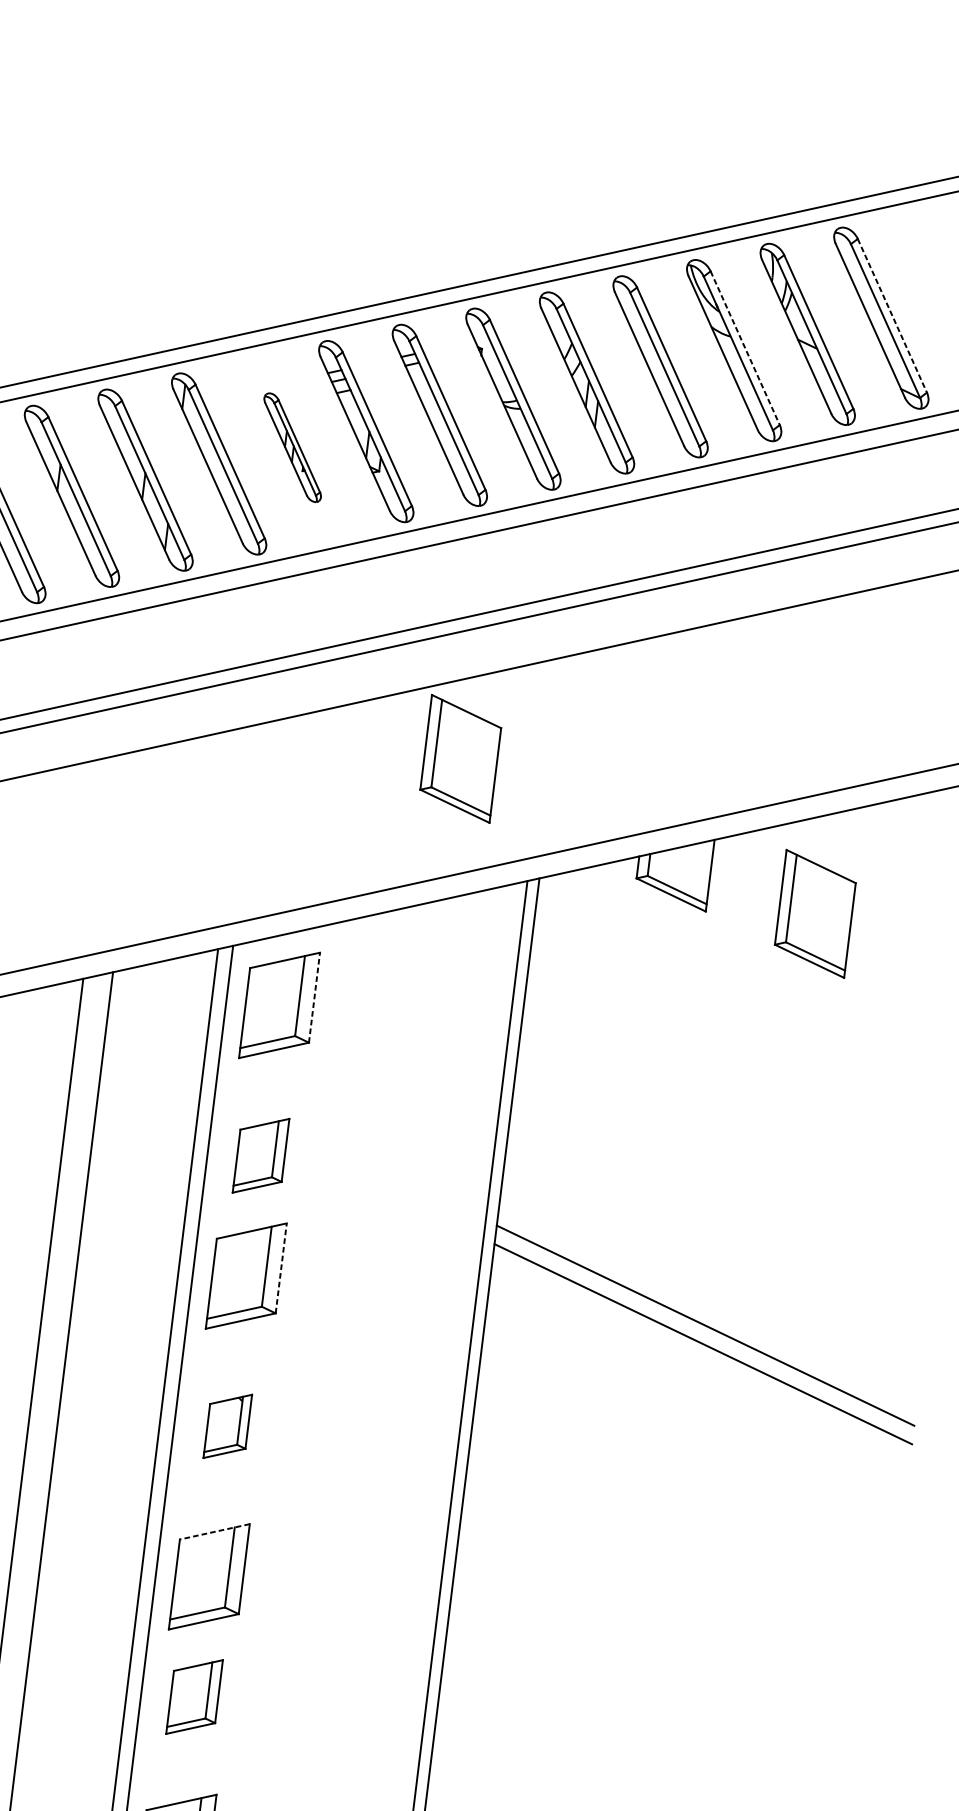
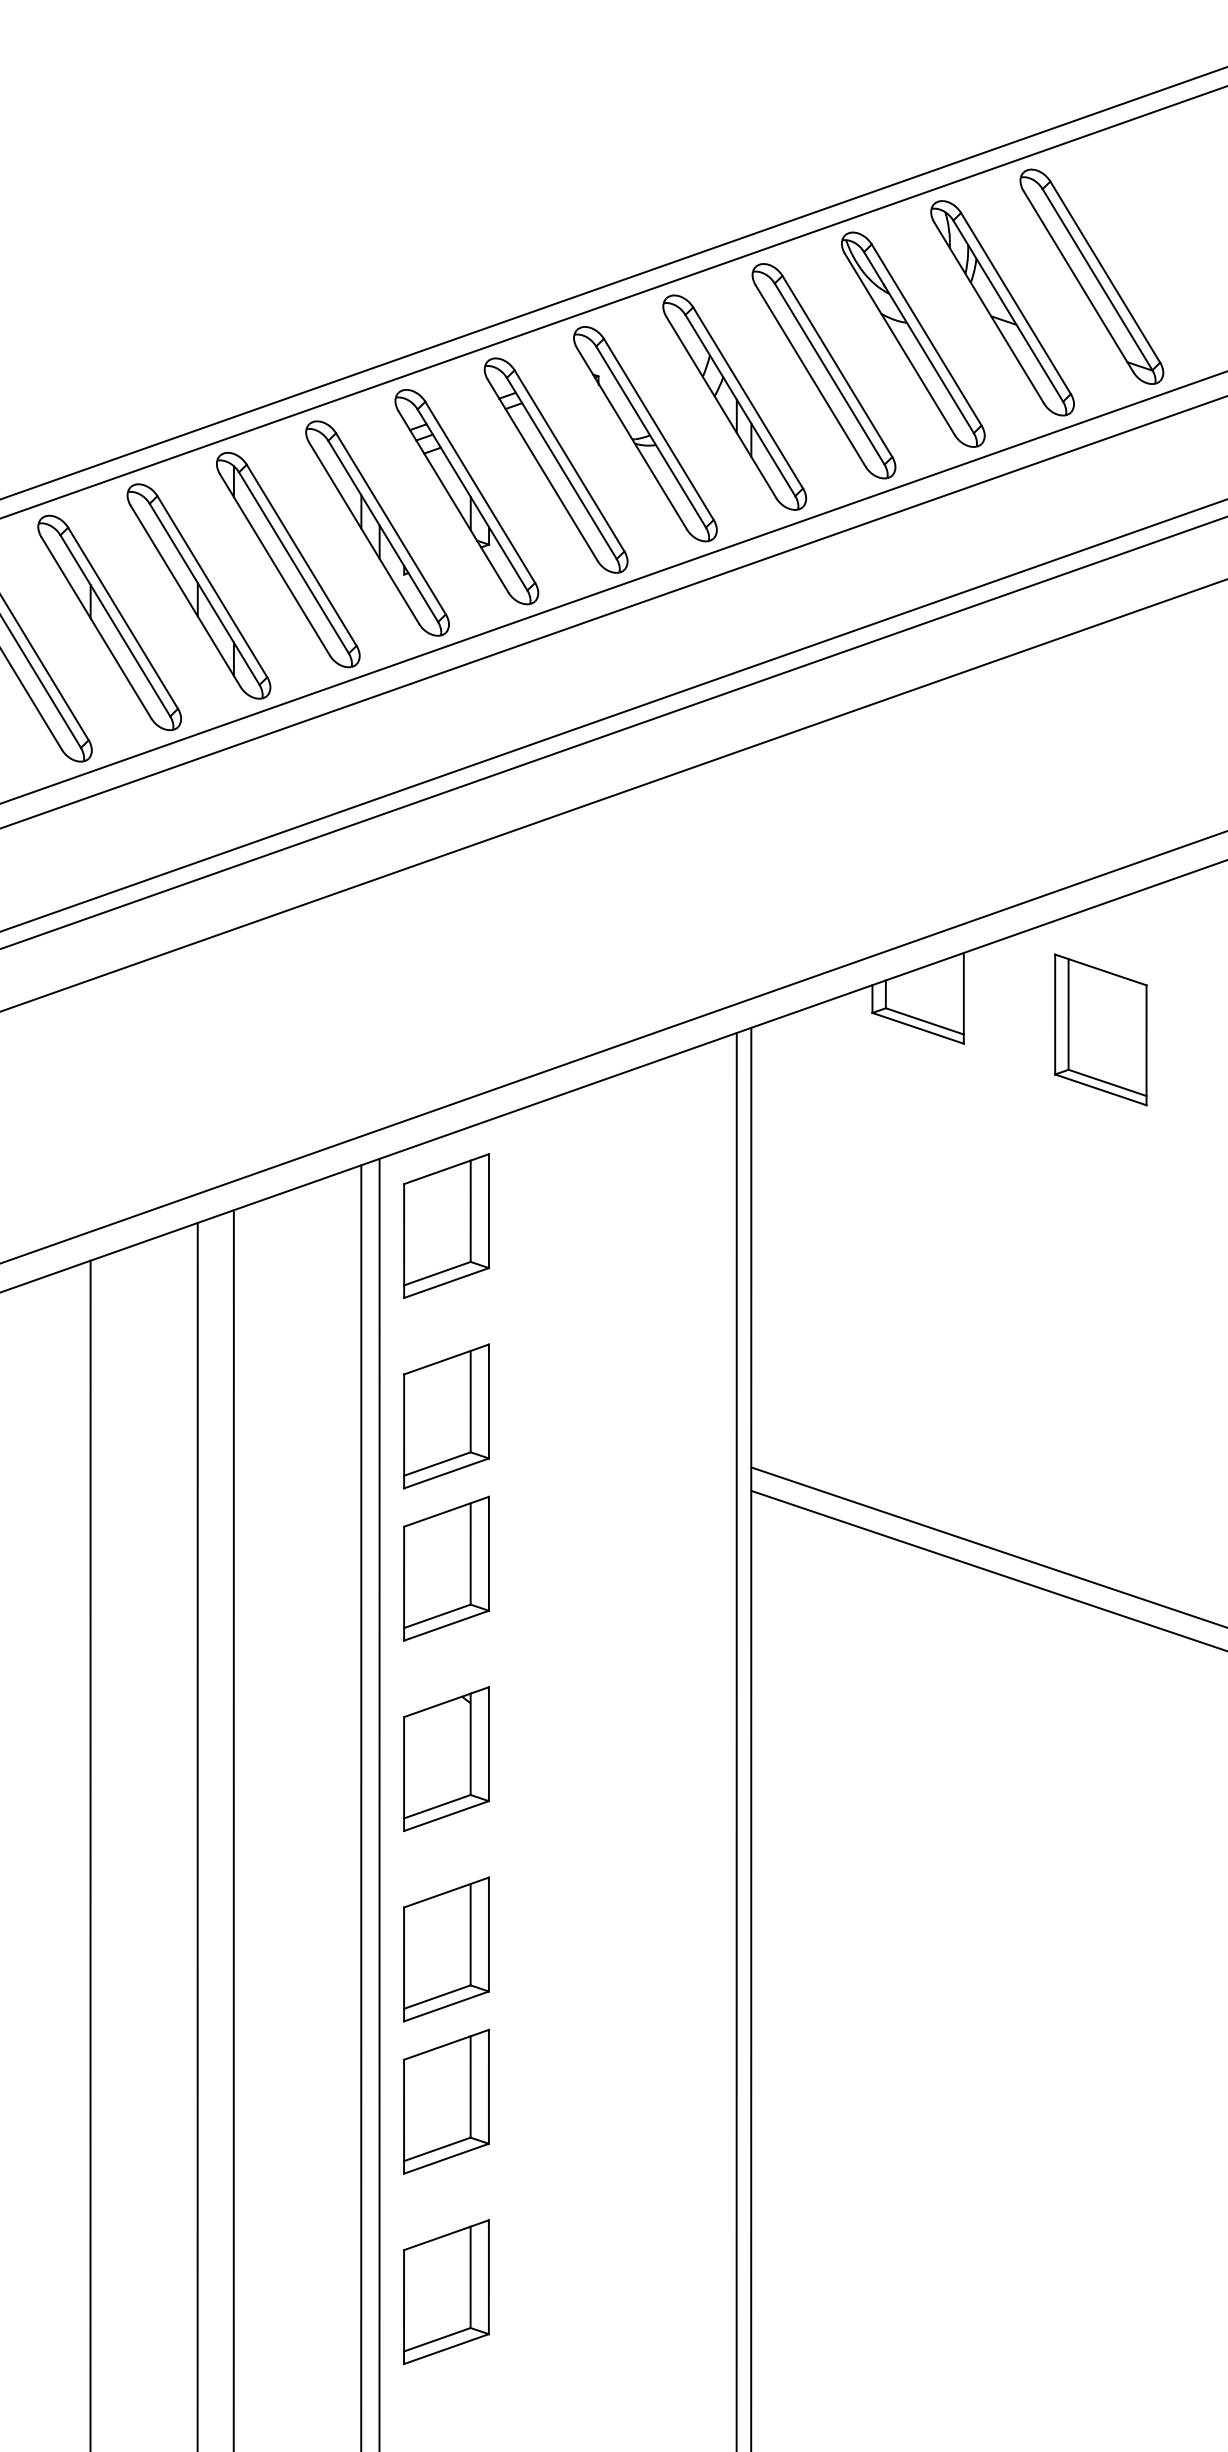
line: (892, 316) -> (1105, 272), dashed -> solid
line: (745, 348) -> (926, 335), dashed -> solid
part: (292, 447) -> (377, 528), size x1.67
part: (460, 758) -> (634, 890), removed
line: (314, 997) -> (488, 1211), dashed -> solid
part: (261, 1155) -> (446, 1416), size x1.43
line: (280, 1268) -> (488, 1553), dashed -> solid
part: (227, 1425) -> (446, 1758), size x1.67
line: (214, 1531) -> (446, 1892), dashed -> solid
part: (194, 1696) -> (446, 2101), size x1.43

